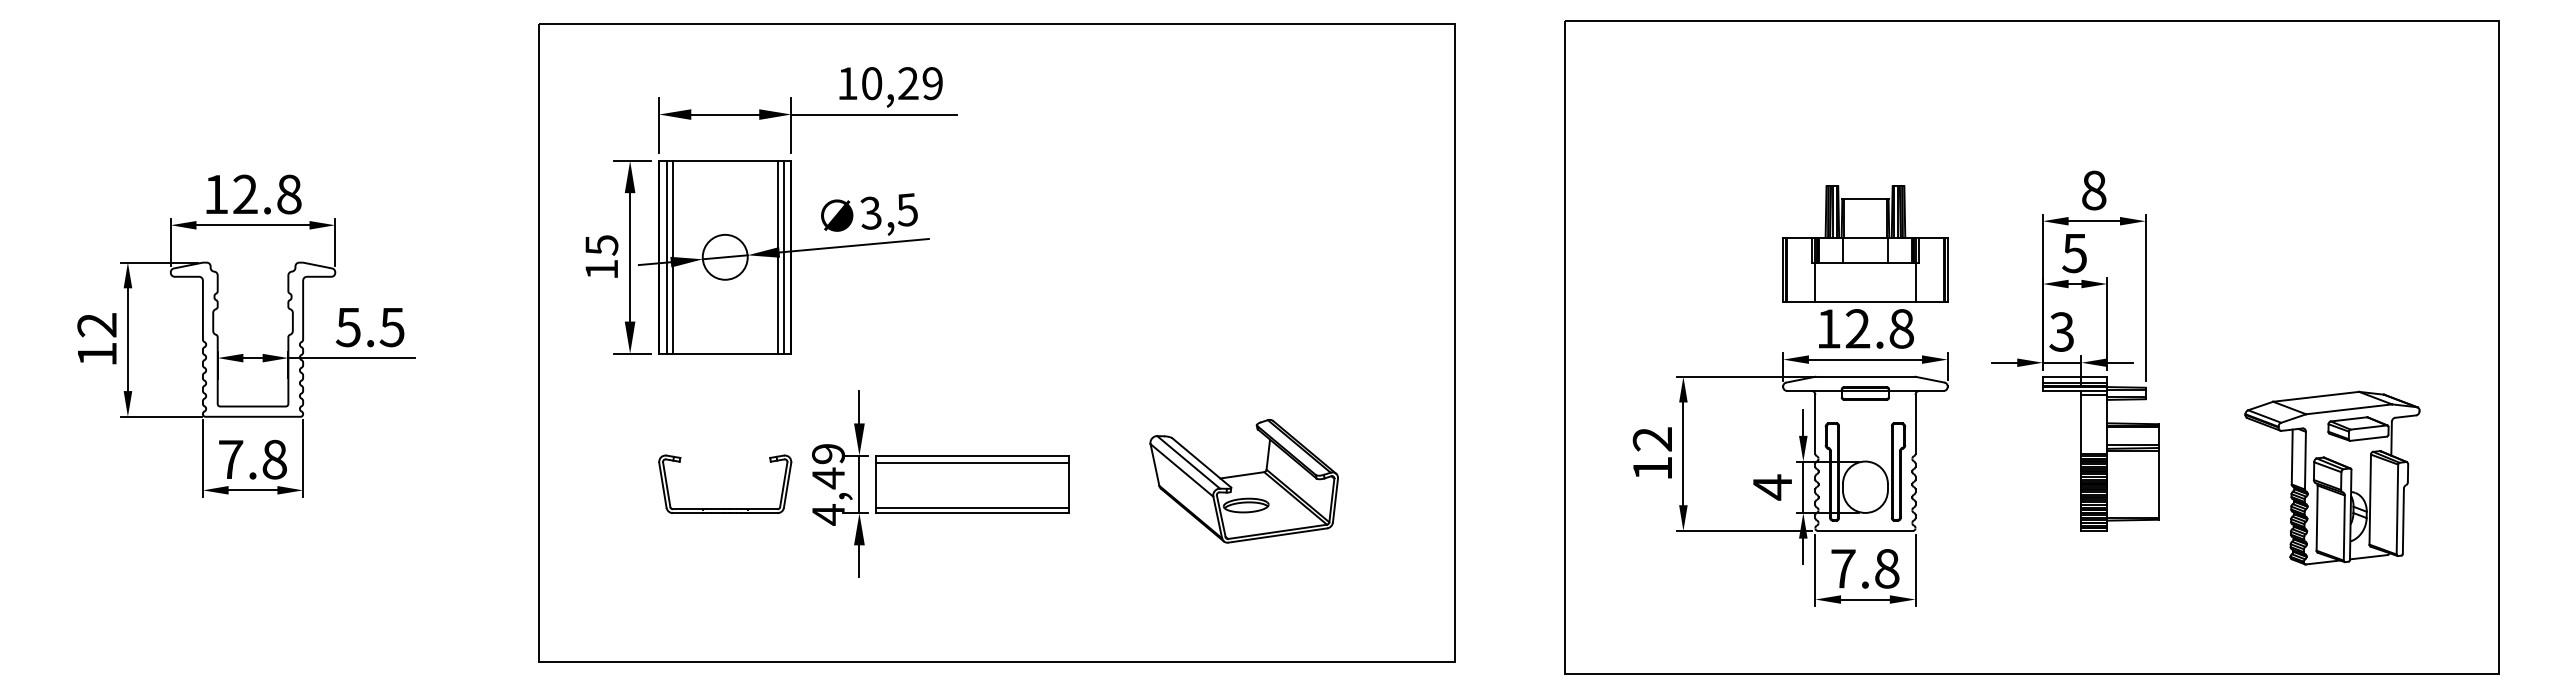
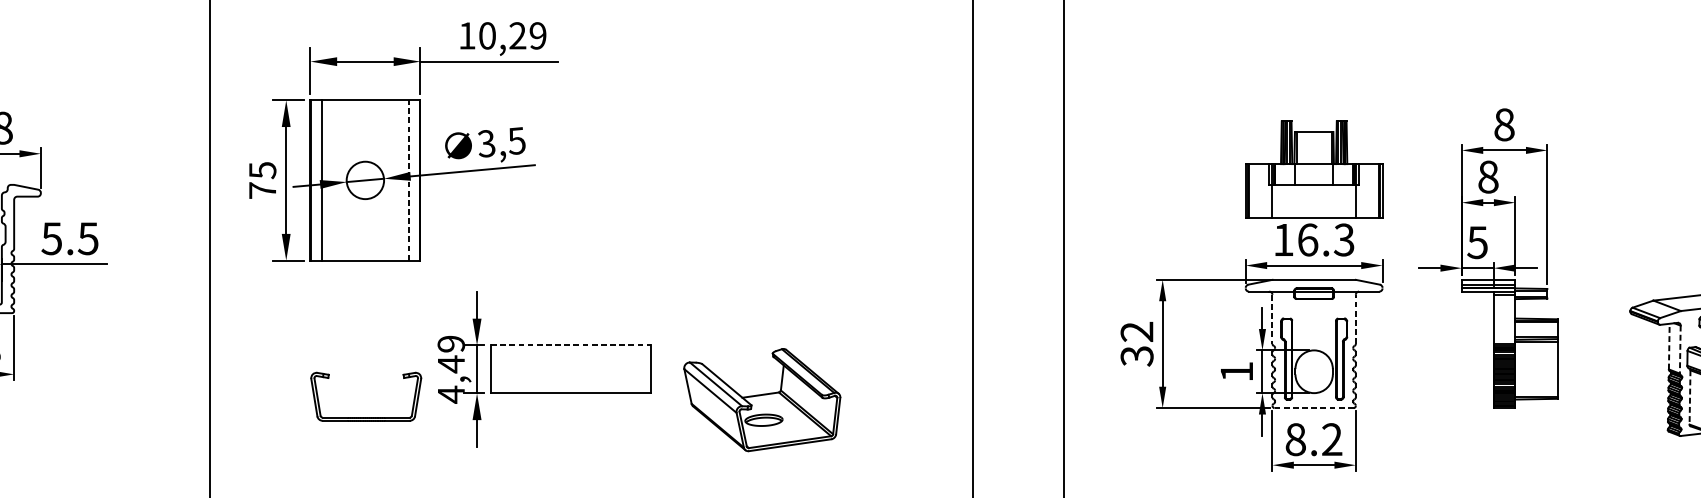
text: (2074, 253) -> (1488, 177), 5 -> 8
line: (666, 256) -> (316, 179), removed
line: (777, 256) -> (408, 179), solid -> dashed
line: (783, 256) -> (413, 179), removed
text: (601, 269) -> (262, 190), 15 -> 75
text: (1879, 328) -> (1325, 239), 12.8 -> 16.3
text: (2061, 331) -> (1477, 242), 3 -> 5
line: (1815, 424) -> (1272, 319), solid -> dashed
line: (1915, 424) -> (1355, 319), solid -> dashed
line: (973, 455) -> (571, 345), solid -> dashed
line: (2292, 456) -> (1669, 346), solid -> dashed
line: (2305, 460) -> (1680, 349), solid -> dashed
line: (972, 462) -> (571, 351), removed
text: (1652, 468) -> (1136, 356), 12 -> 32
part: (1243, 481) -> (761, 400), moved
text: (1772, 487) -> (1236, 371), 4 -> 1
line: (972, 507) -> (571, 388), removed
part: (725, 508) -> (366, 416), moved
line: (2317, 518) -> (1690, 397), solid -> dashed
line: (1865, 530) -> (1314, 407), solid -> dashed
text: (1865, 568) -> (1314, 439), 7.8 -> 8.2

